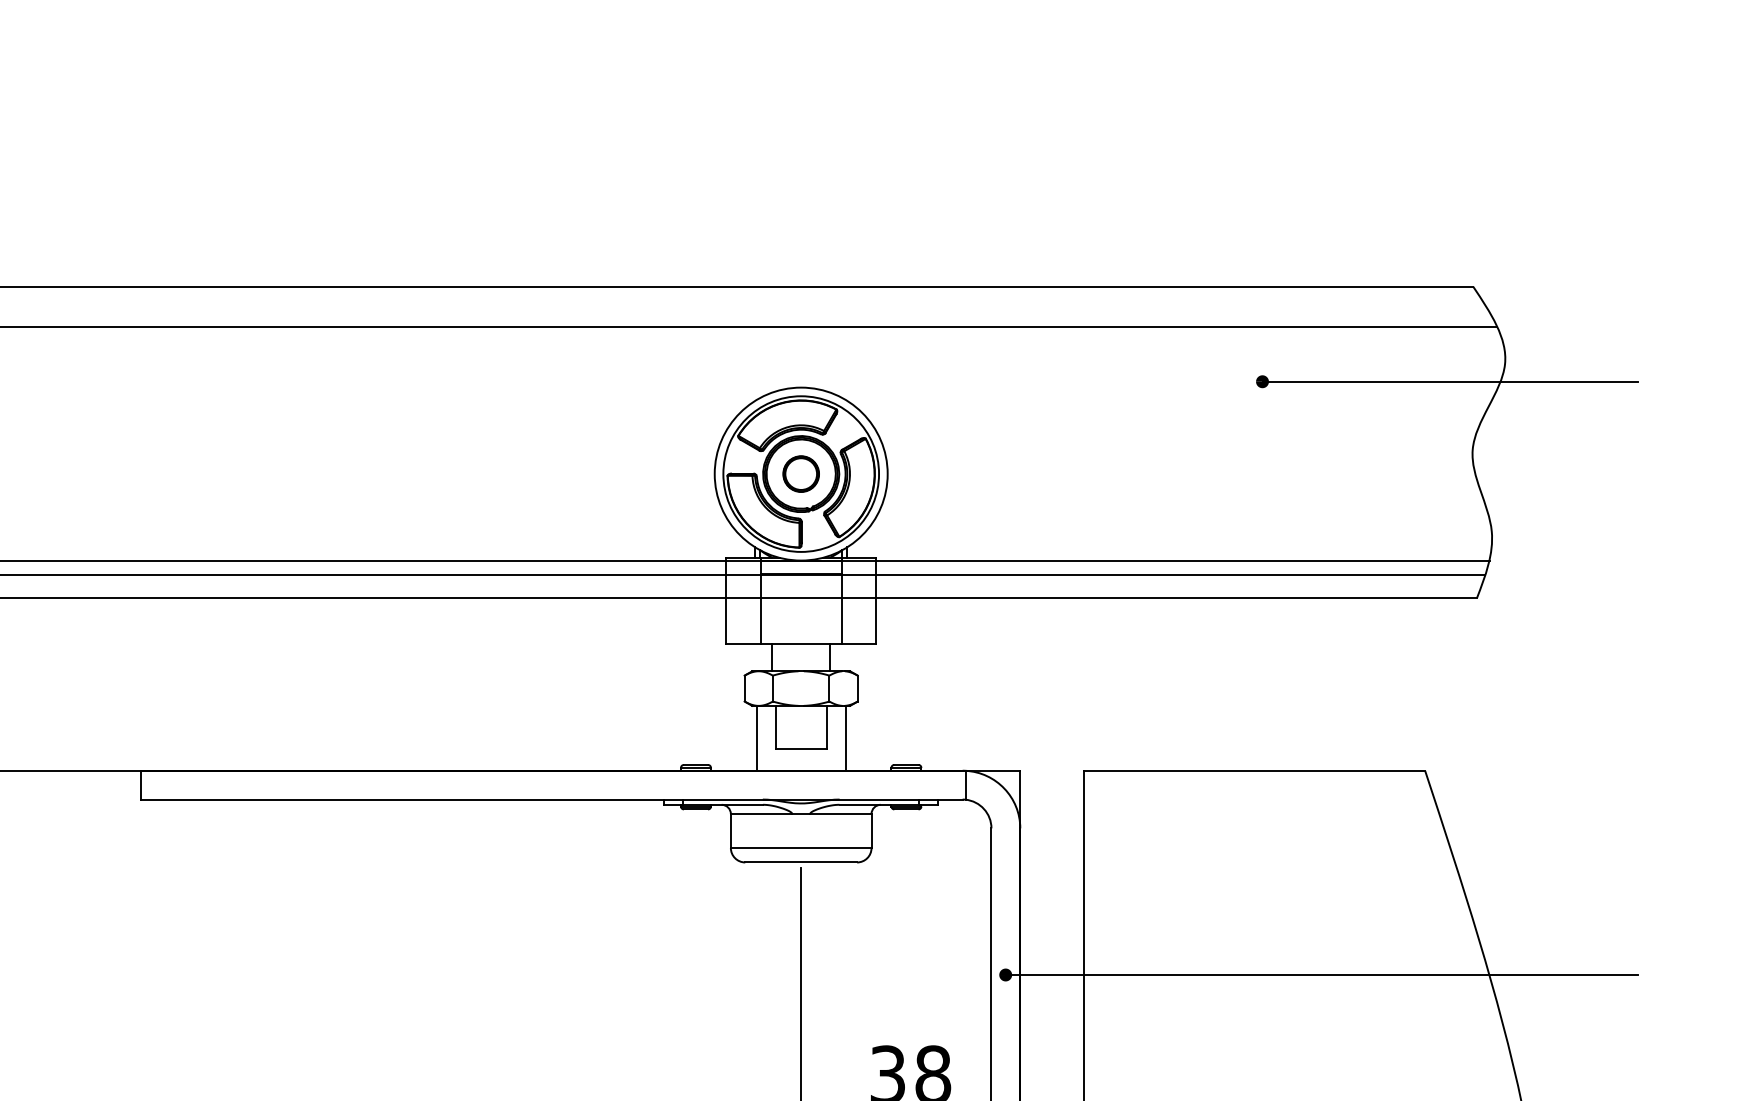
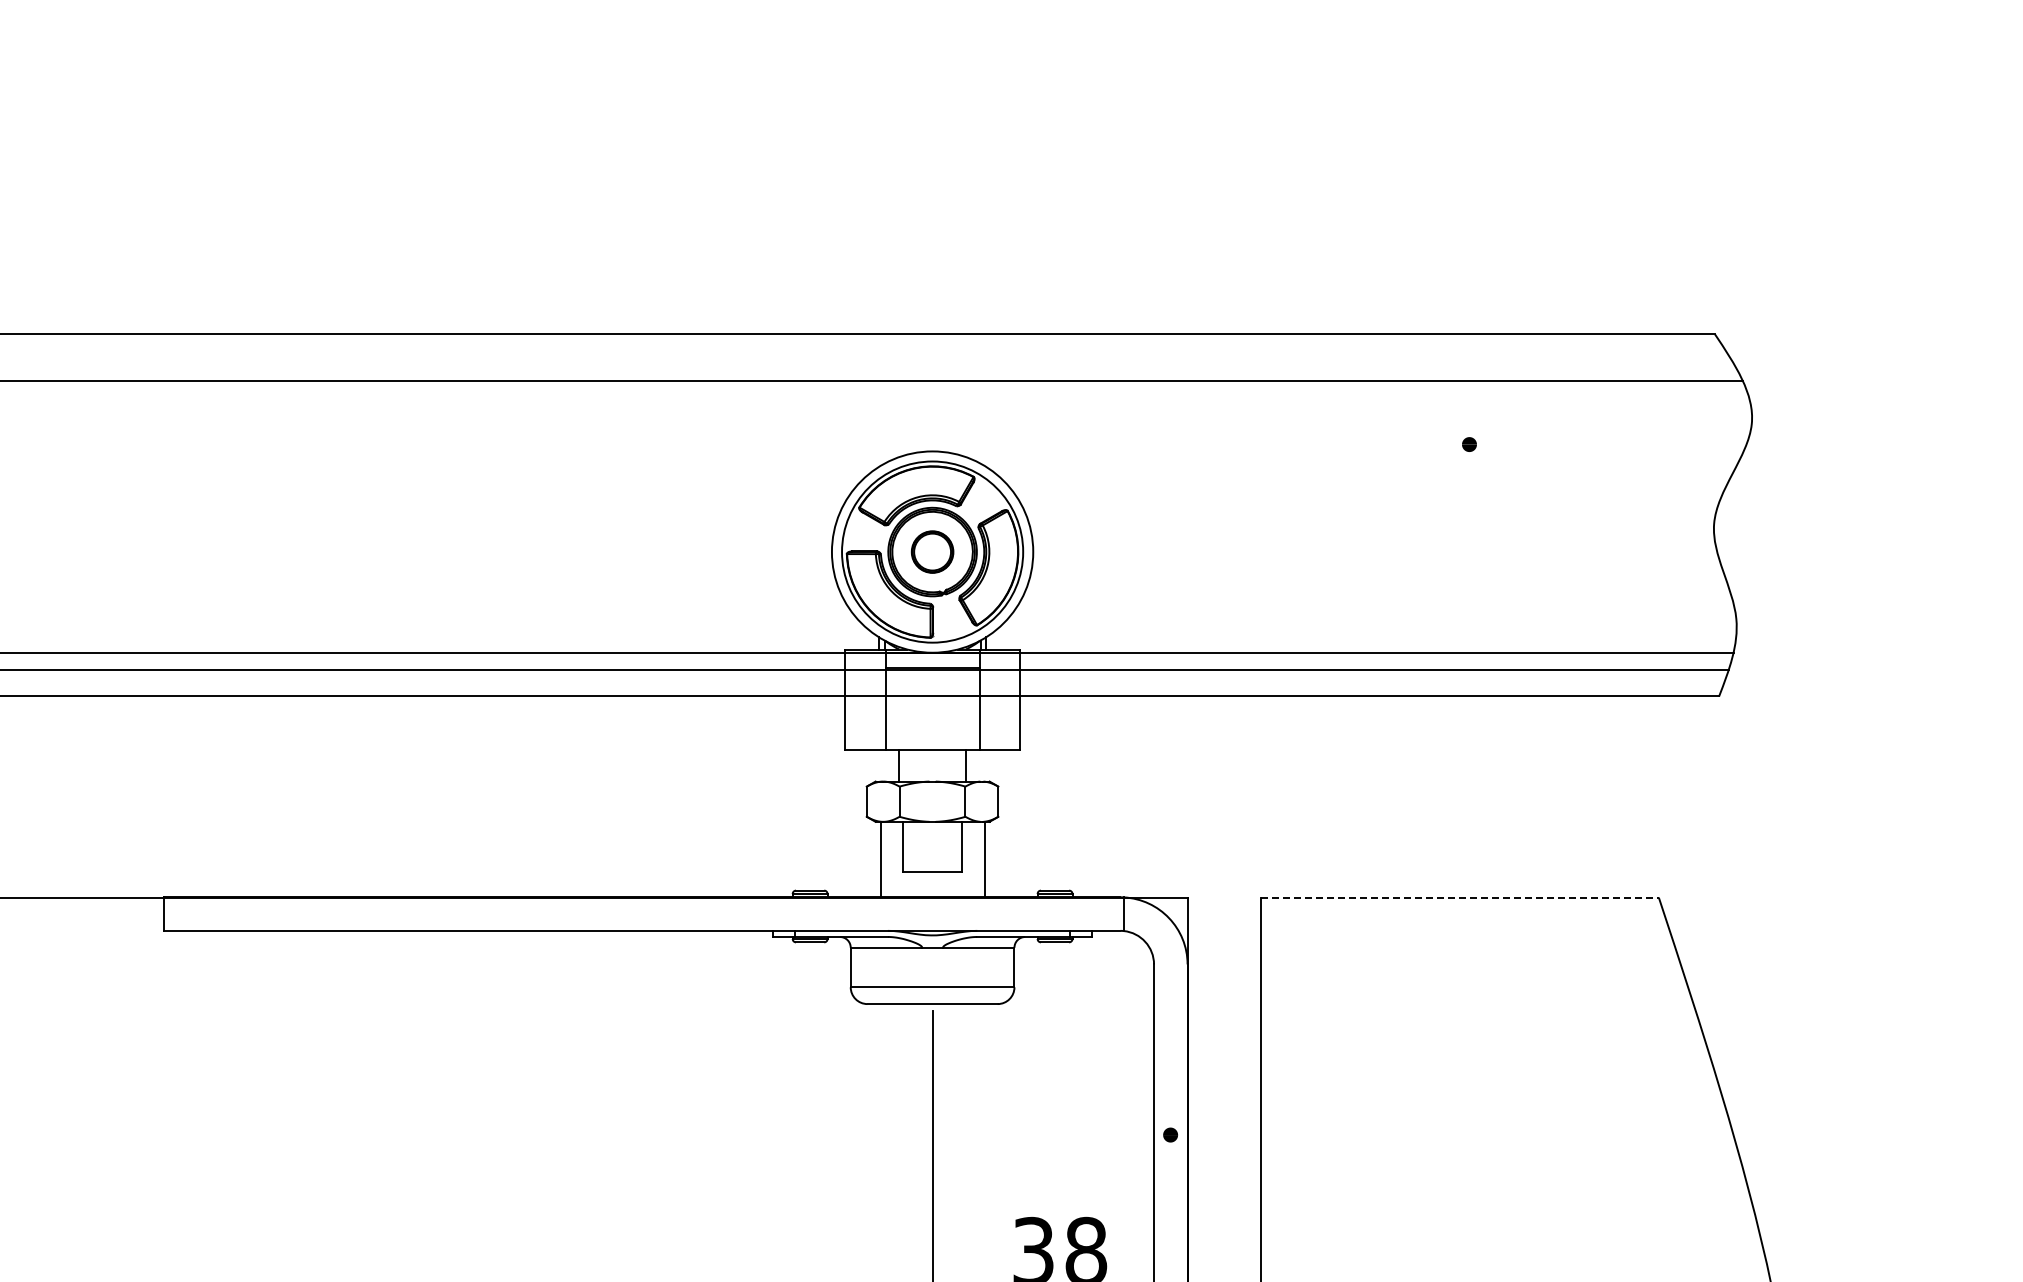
line: (1449, 381) -> (1687, 444), removed
line: (1254, 770) -> (1460, 897), solid -> dashed
line: (1321, 975) -> (1538, 1135), removed

